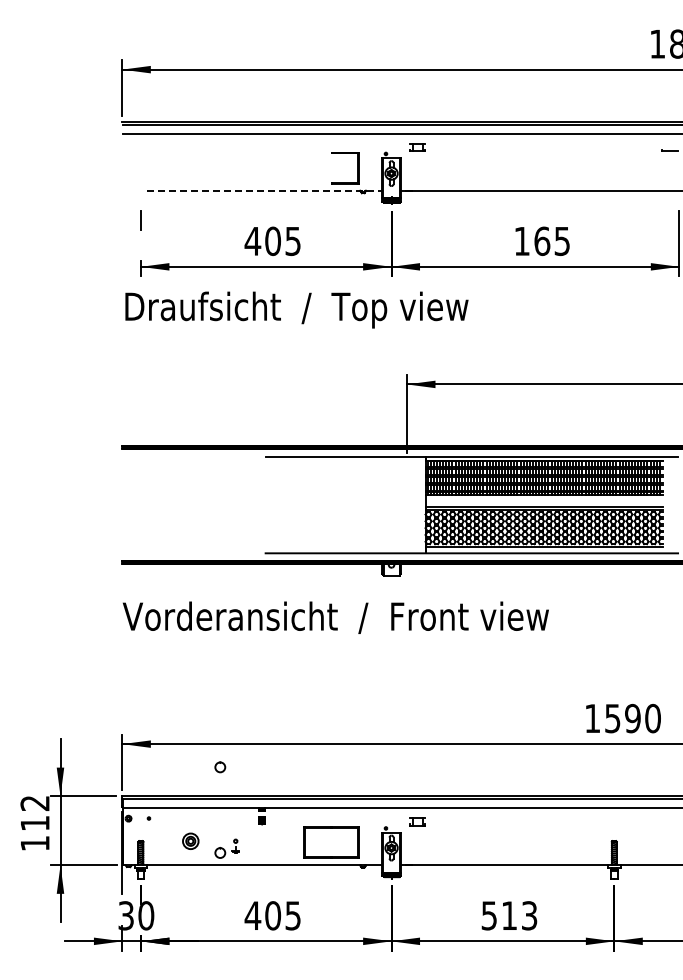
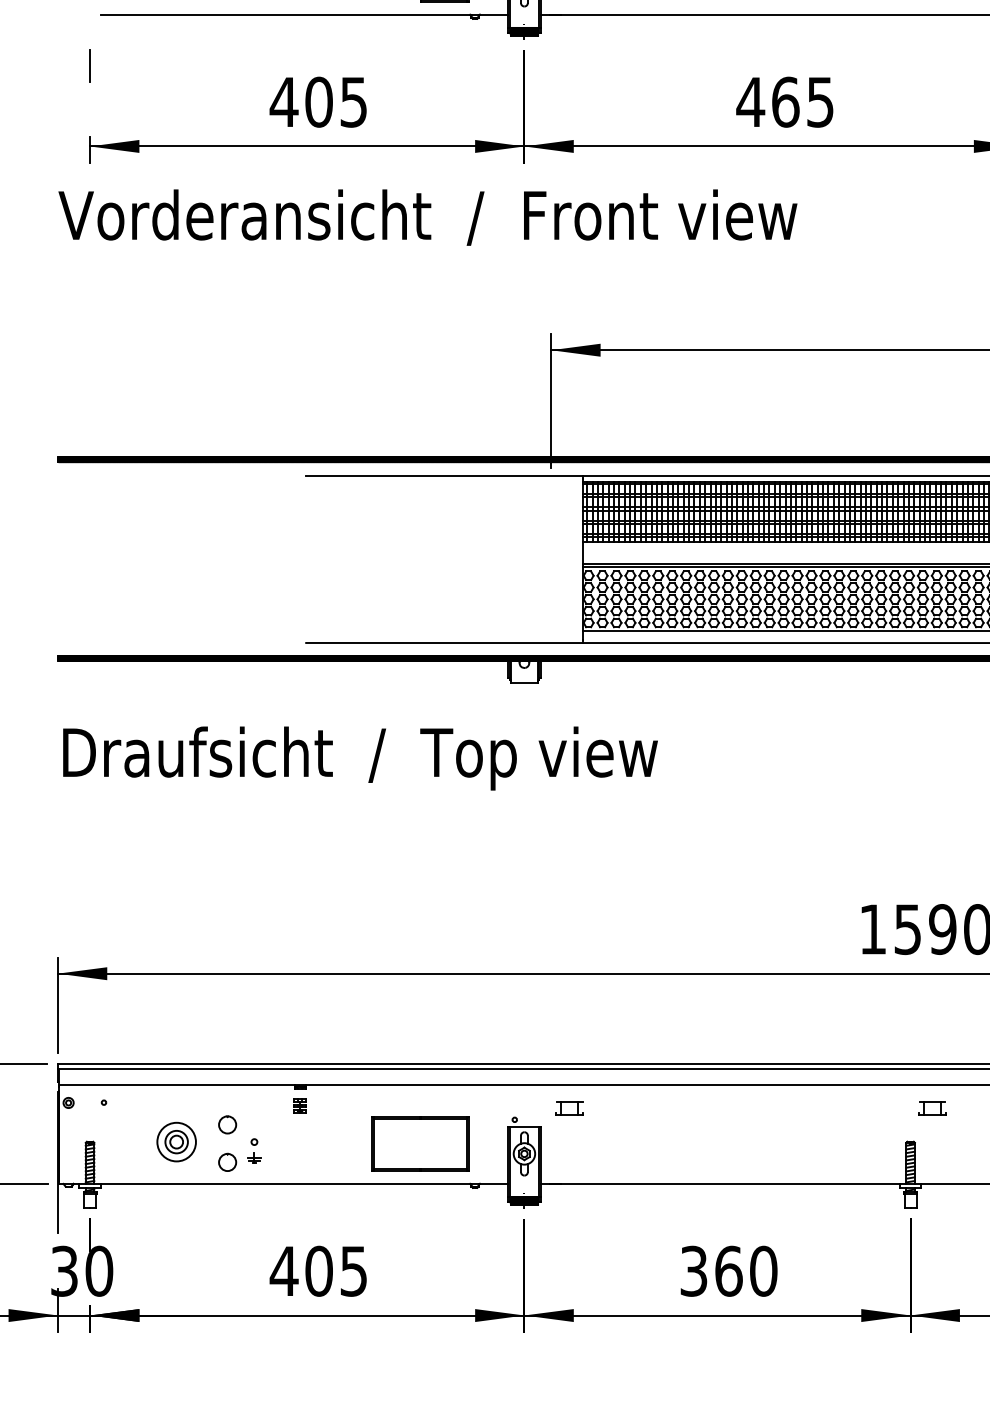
line: (264, 190) -> (304, 14), dashed -> solid
text: (521, 241) -> (749, 102), 165 -> 465
text: (335, 309) -> (427, 220), Draufsicht  /  Top view -> Vorderansicht  /  Front view
text: (335, 619) -> (427, 757), Vorderansicht  /  Front view -> Draufsicht  /  Top view
part: (220, 767) -> (227, 1125), moved
part: (626, 821) -> (931, 1107), added
part: (190, 841) -> (175, 1142), size x1.43
text: (509, 915) -> (728, 1270), 513 -> 360

